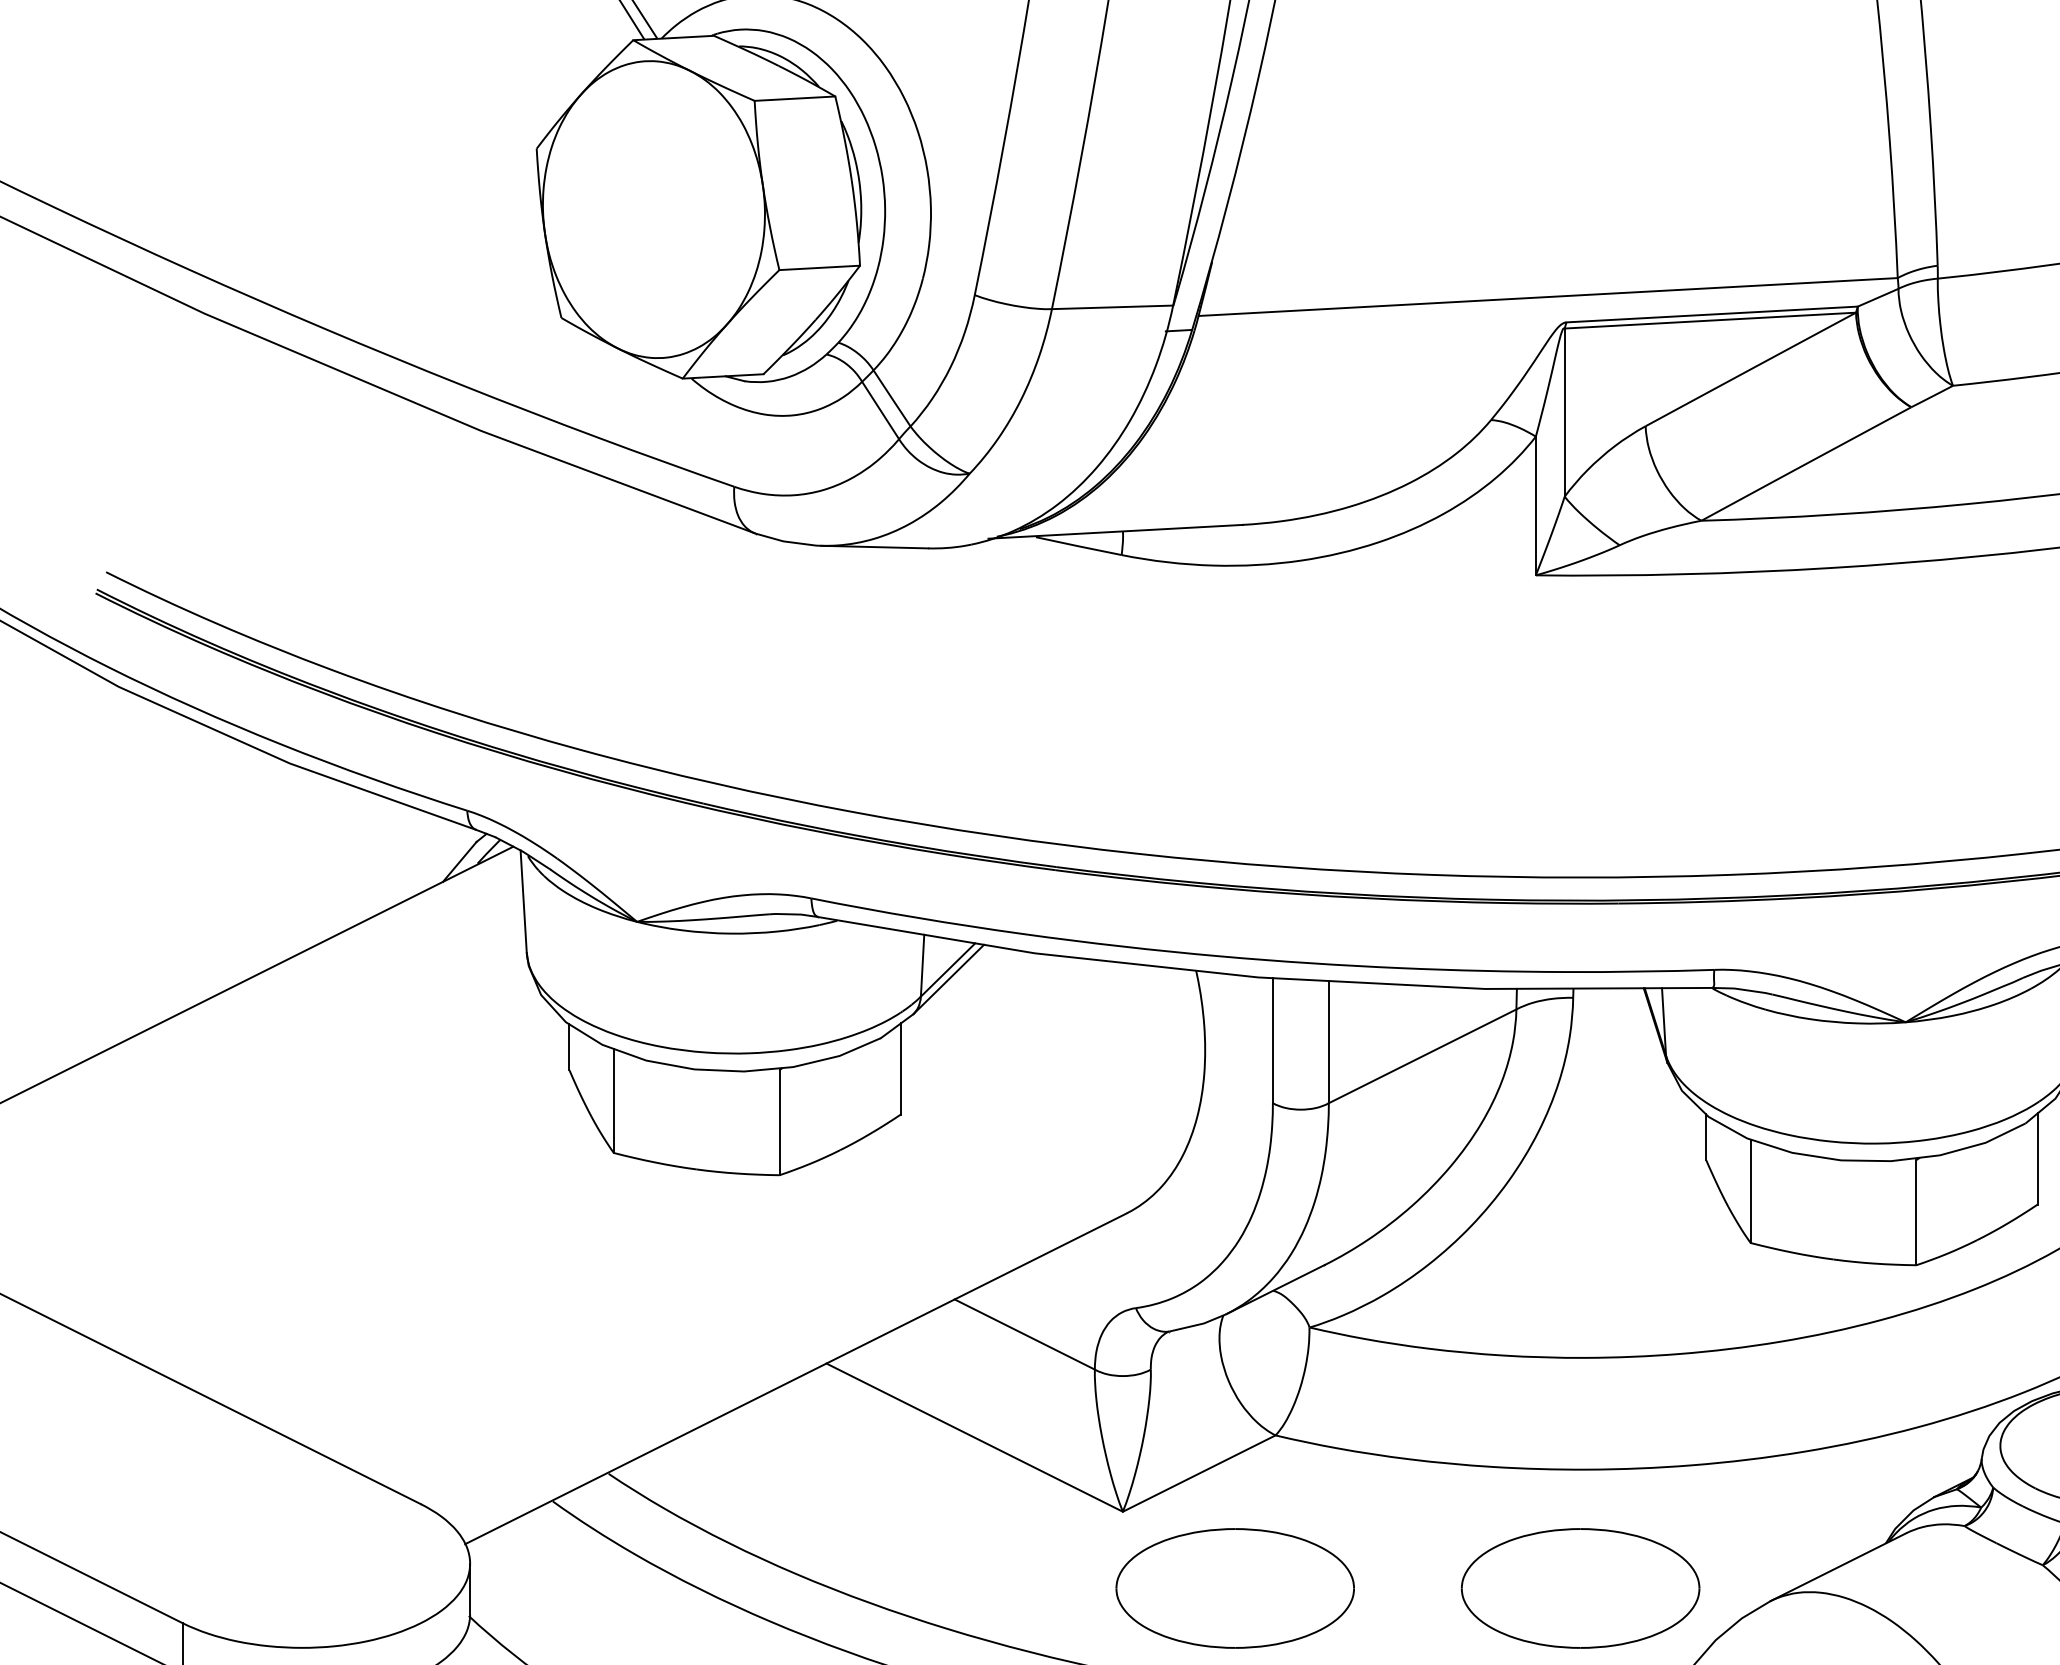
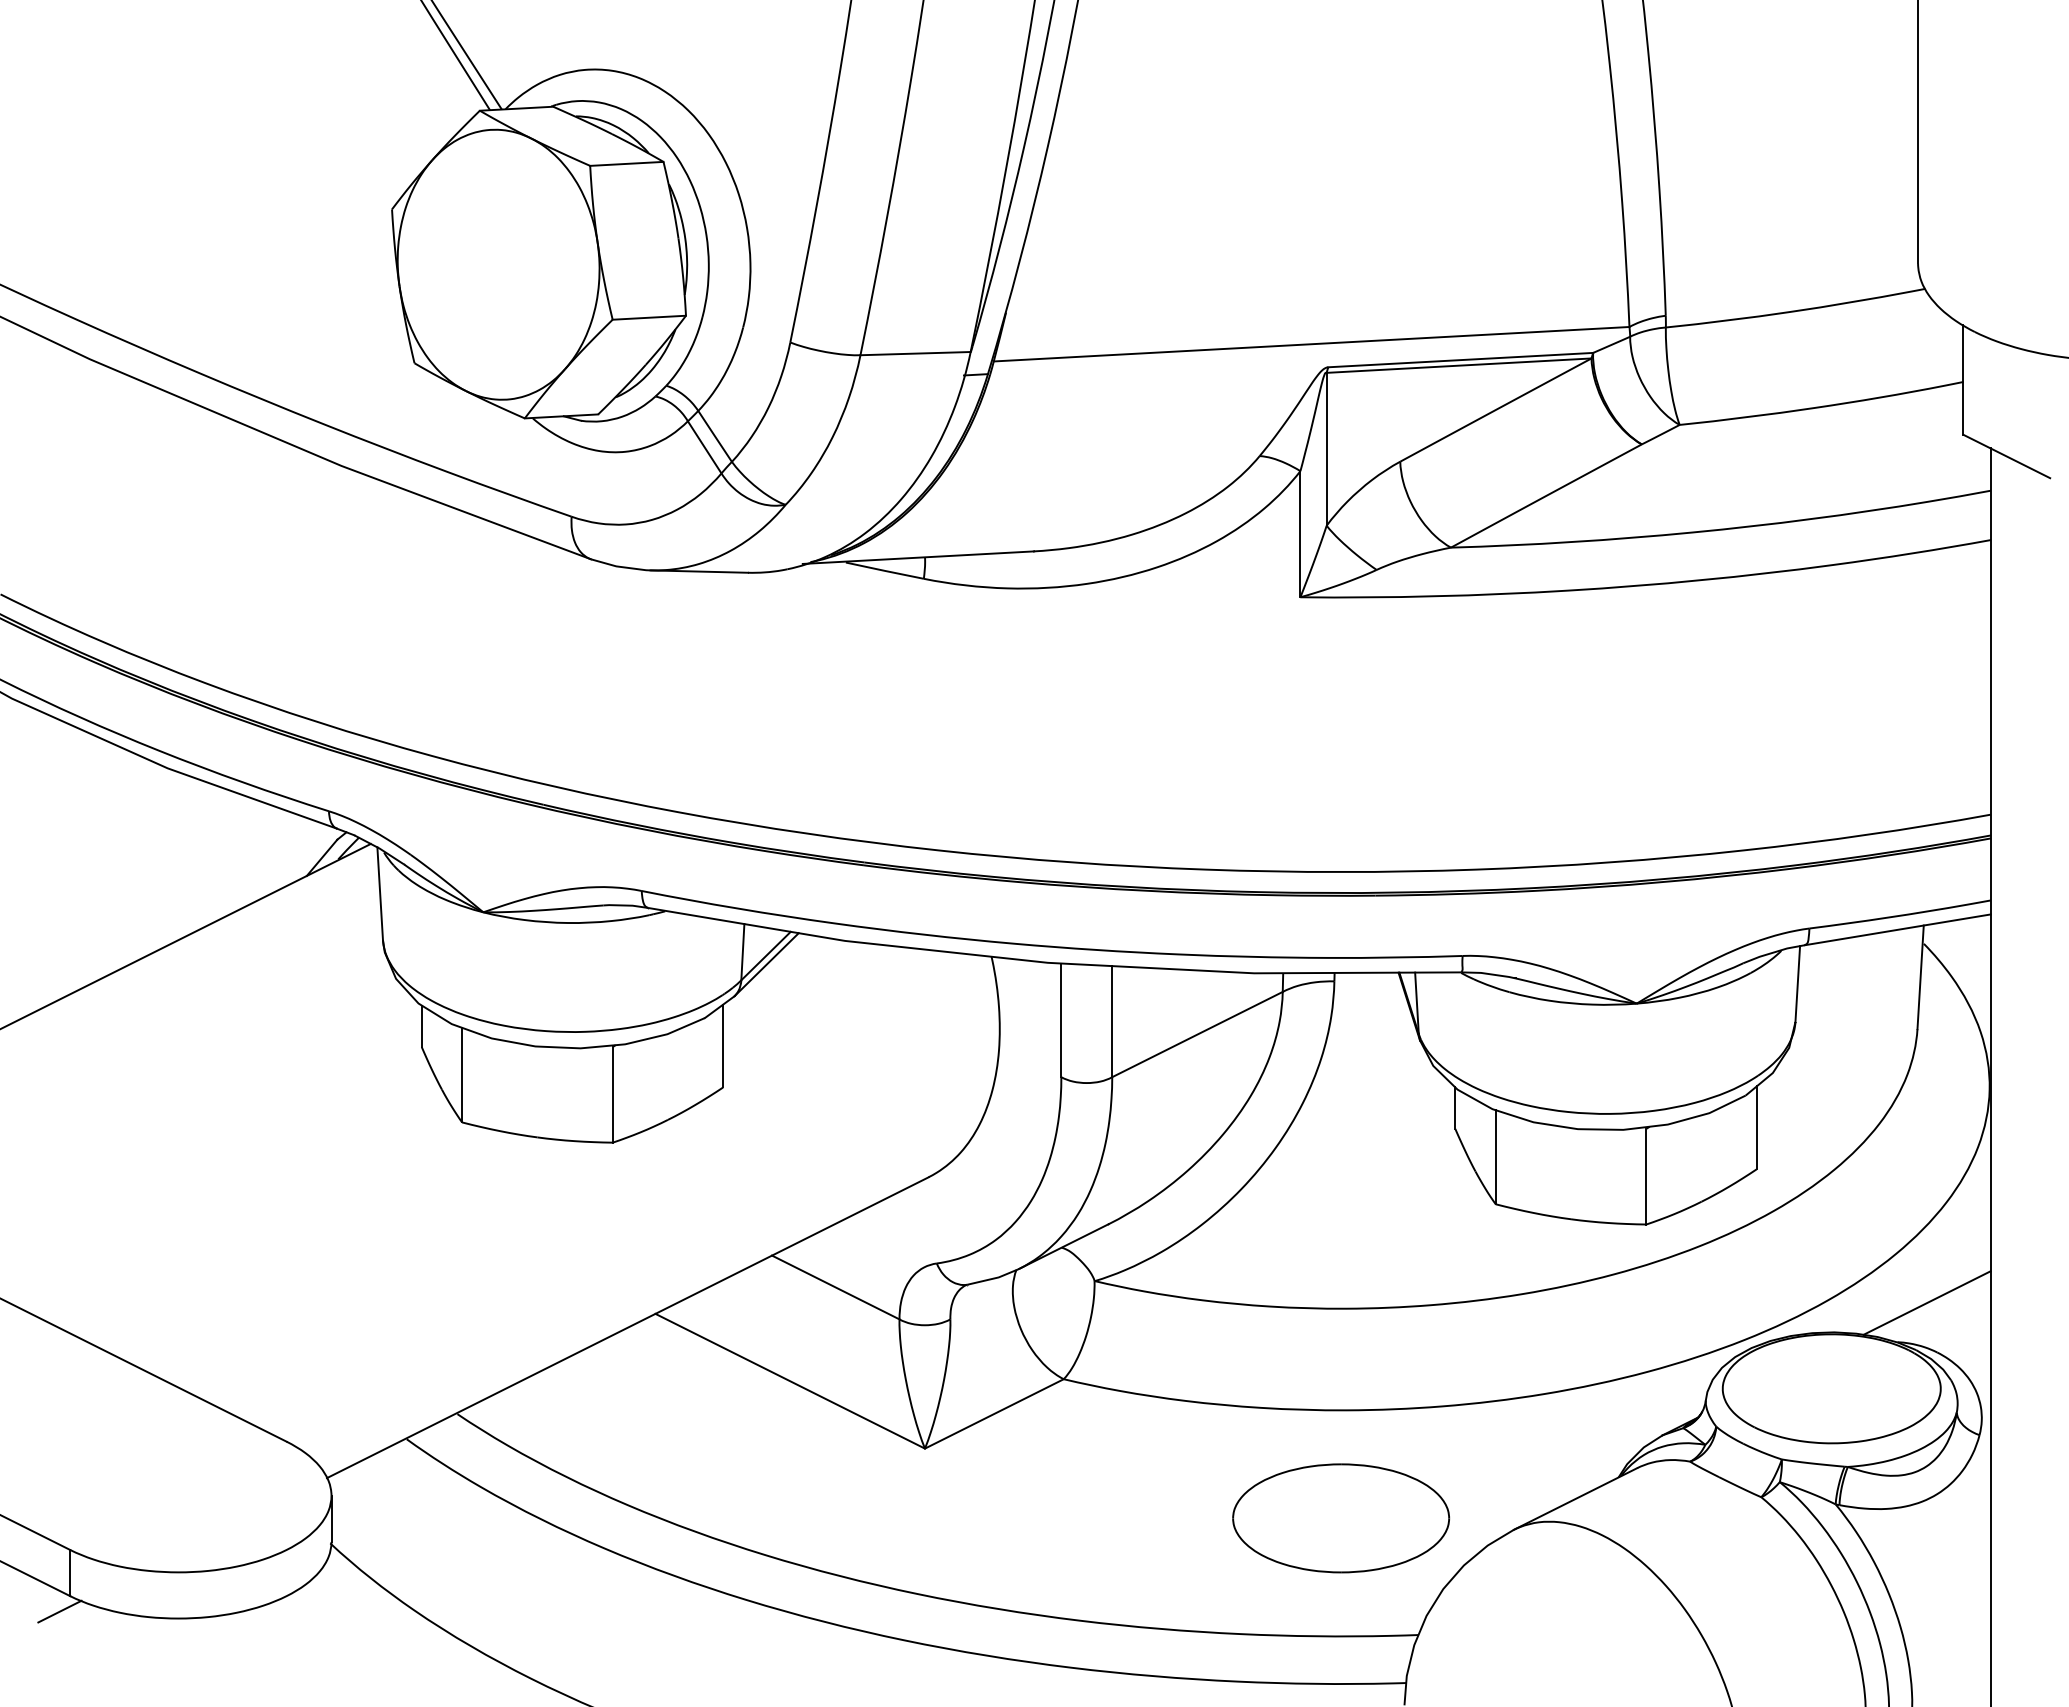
part: (1234, 1588) -> (1026, 1518), removed

